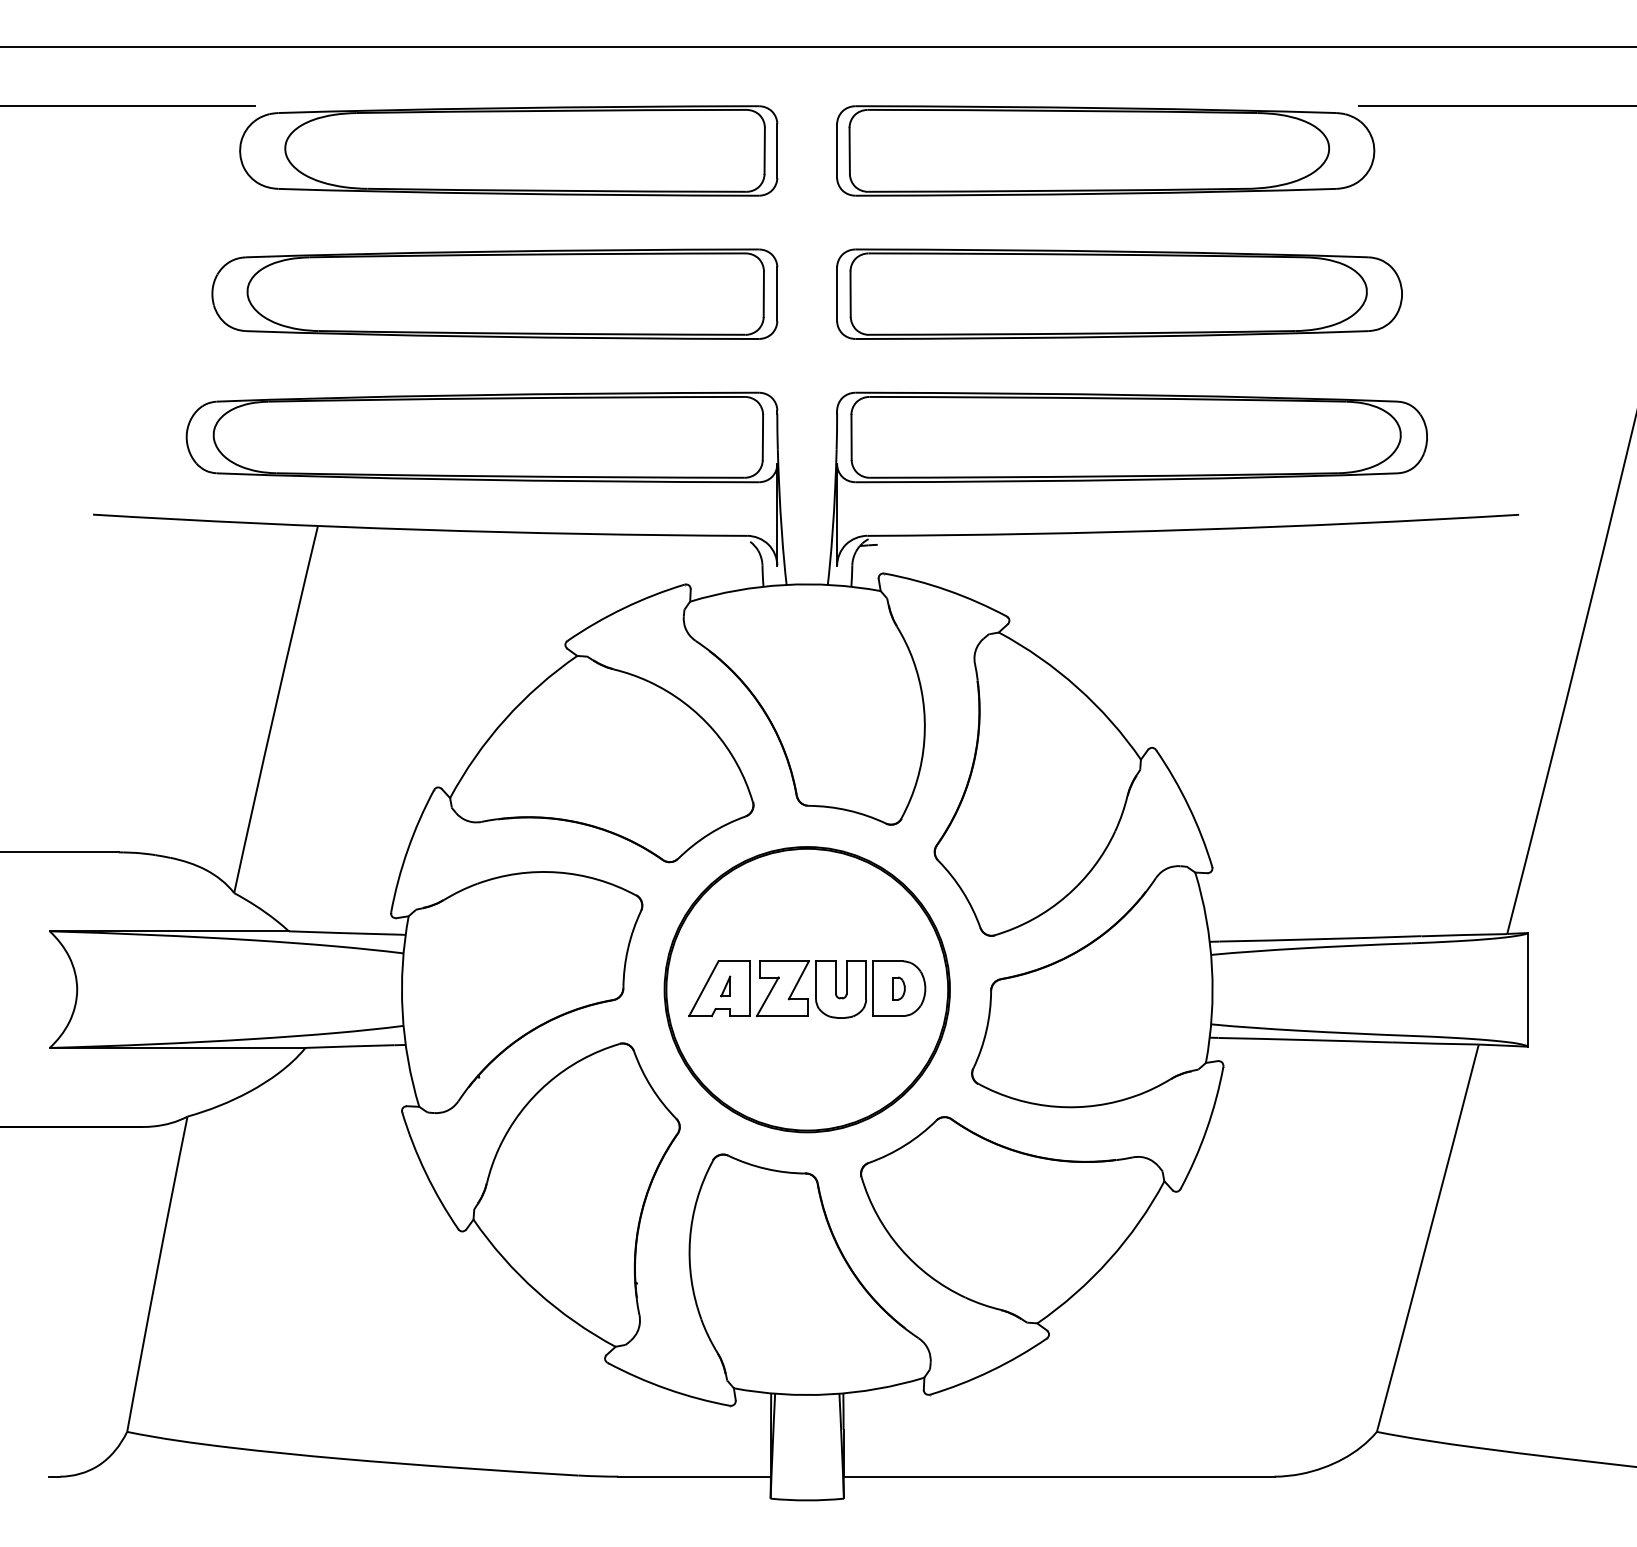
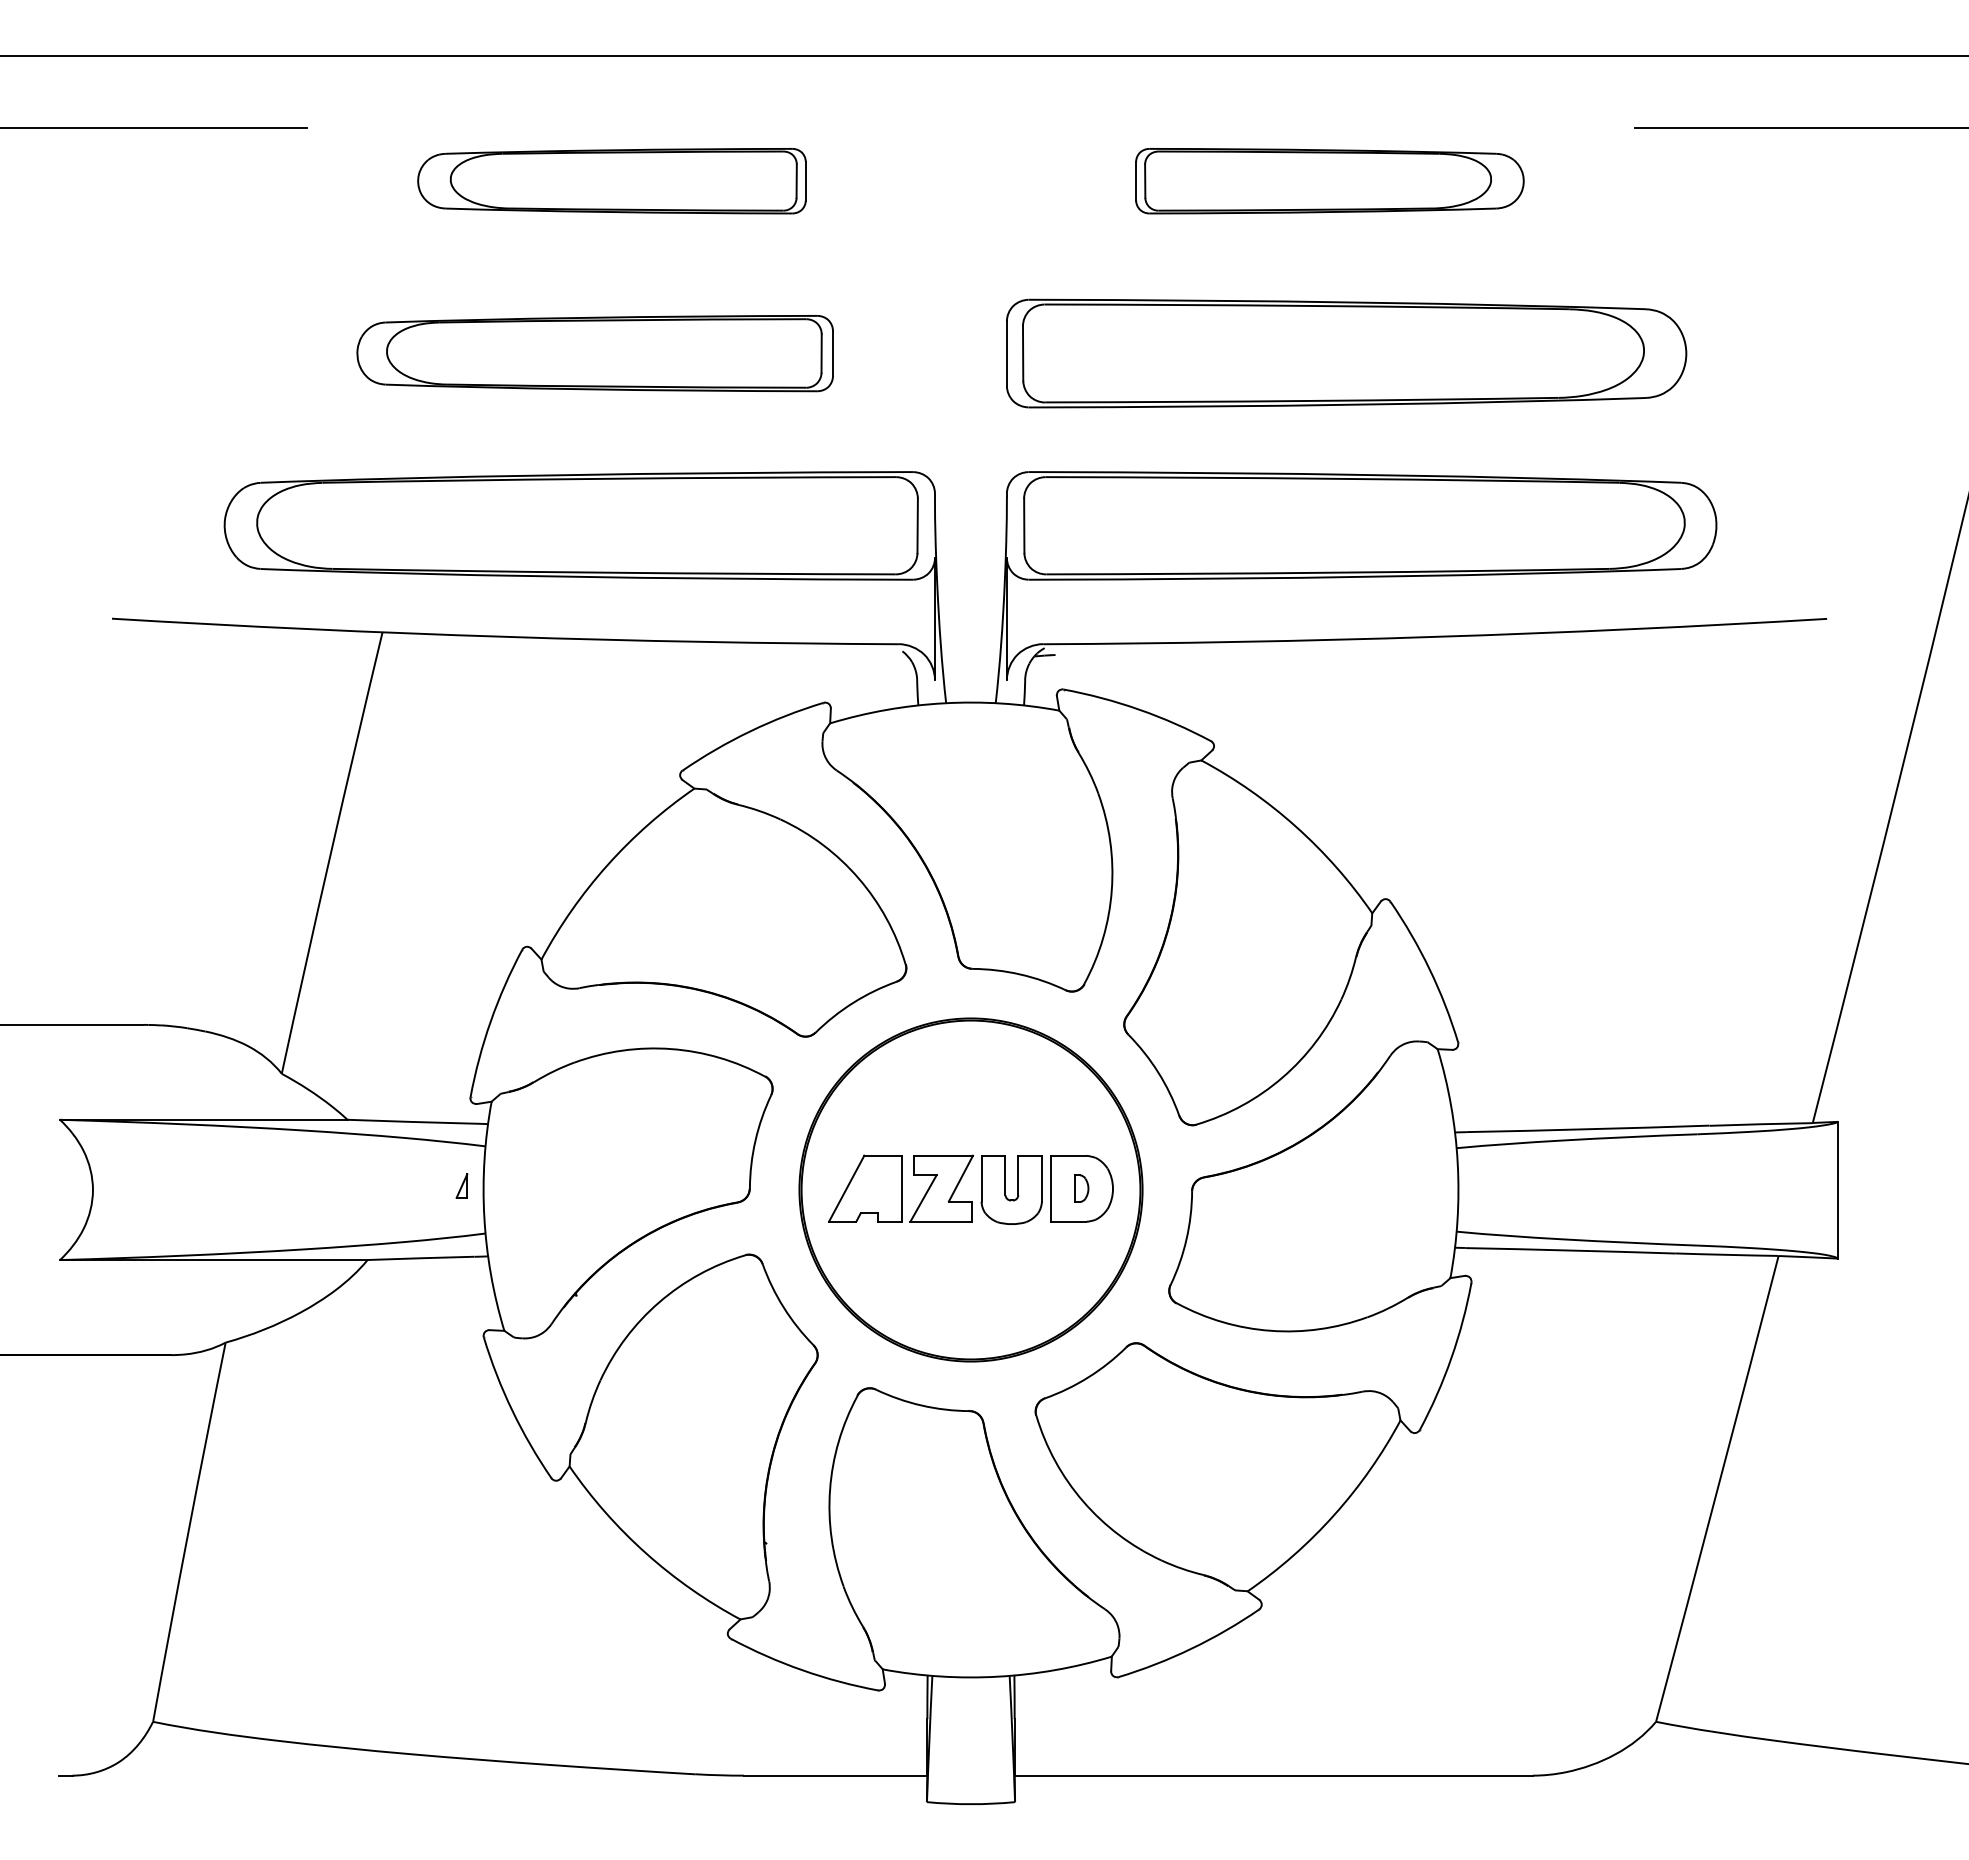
part: (508, 150) -> (611, 180), size x0.6
part: (1105, 150) -> (1329, 180), size x0.6
part: (494, 294) -> (594, 353), size x0.7
part: (725, 985) -> (461, 1185), moved

